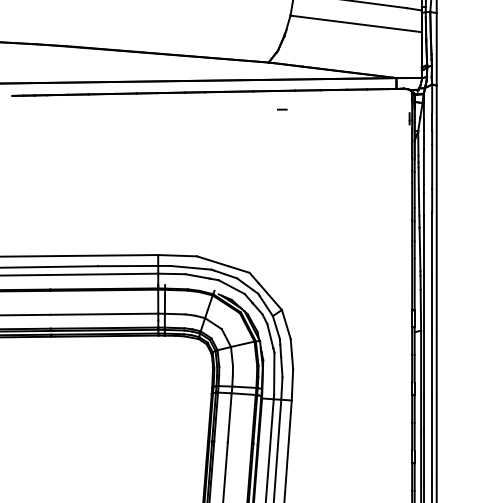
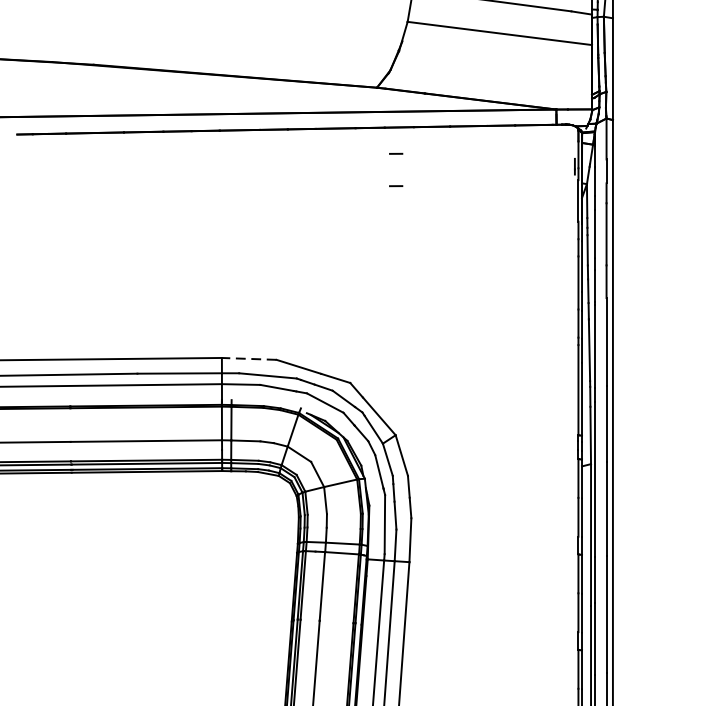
line: (282, 132) -> (396, 185), added
line: (177, 255) -> (249, 358), solid -> dashed

